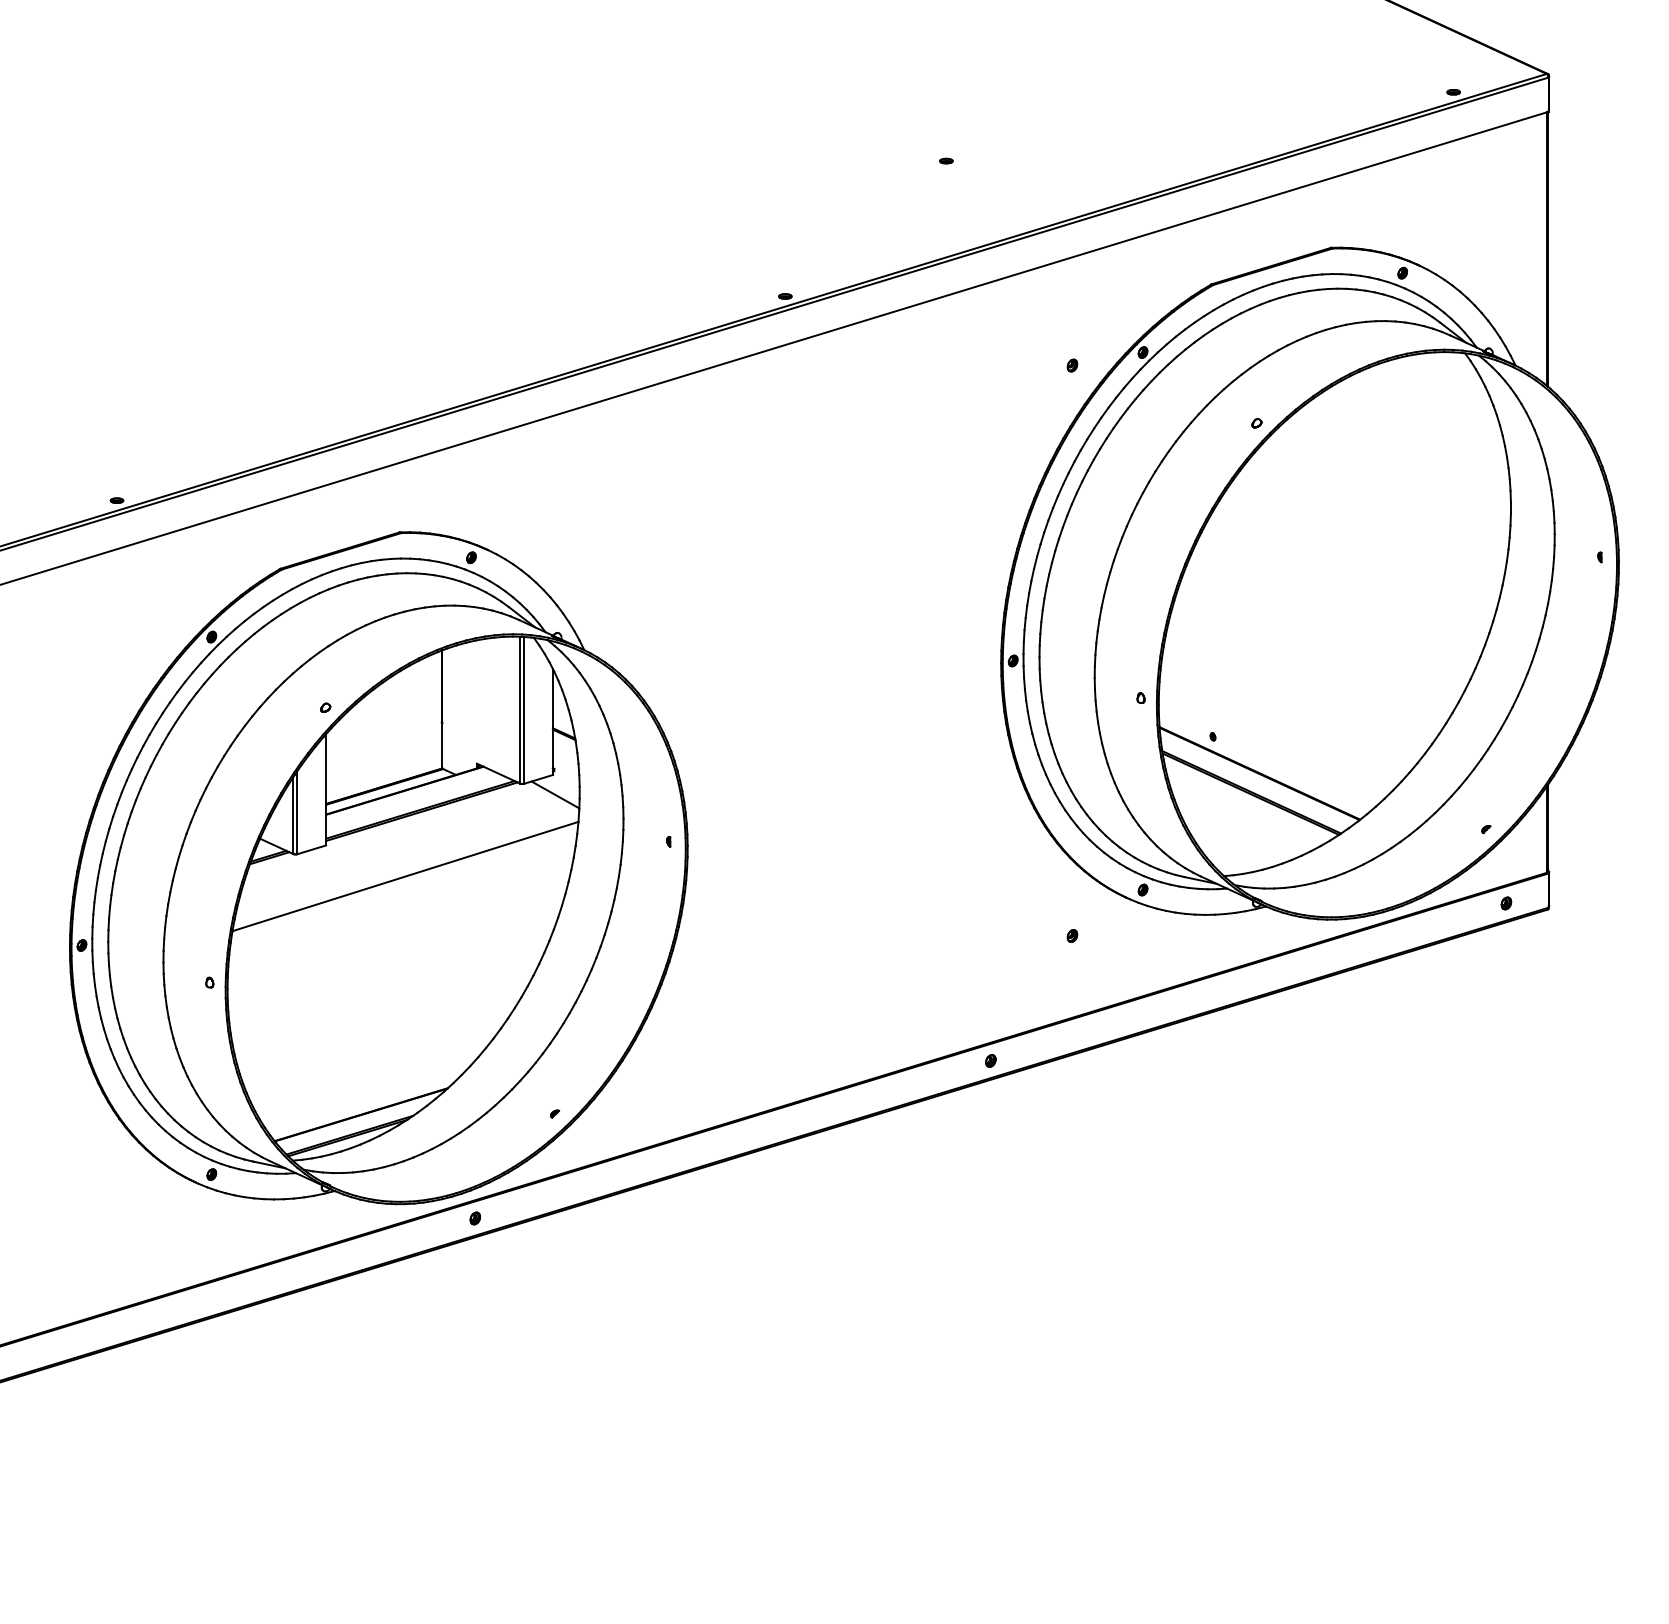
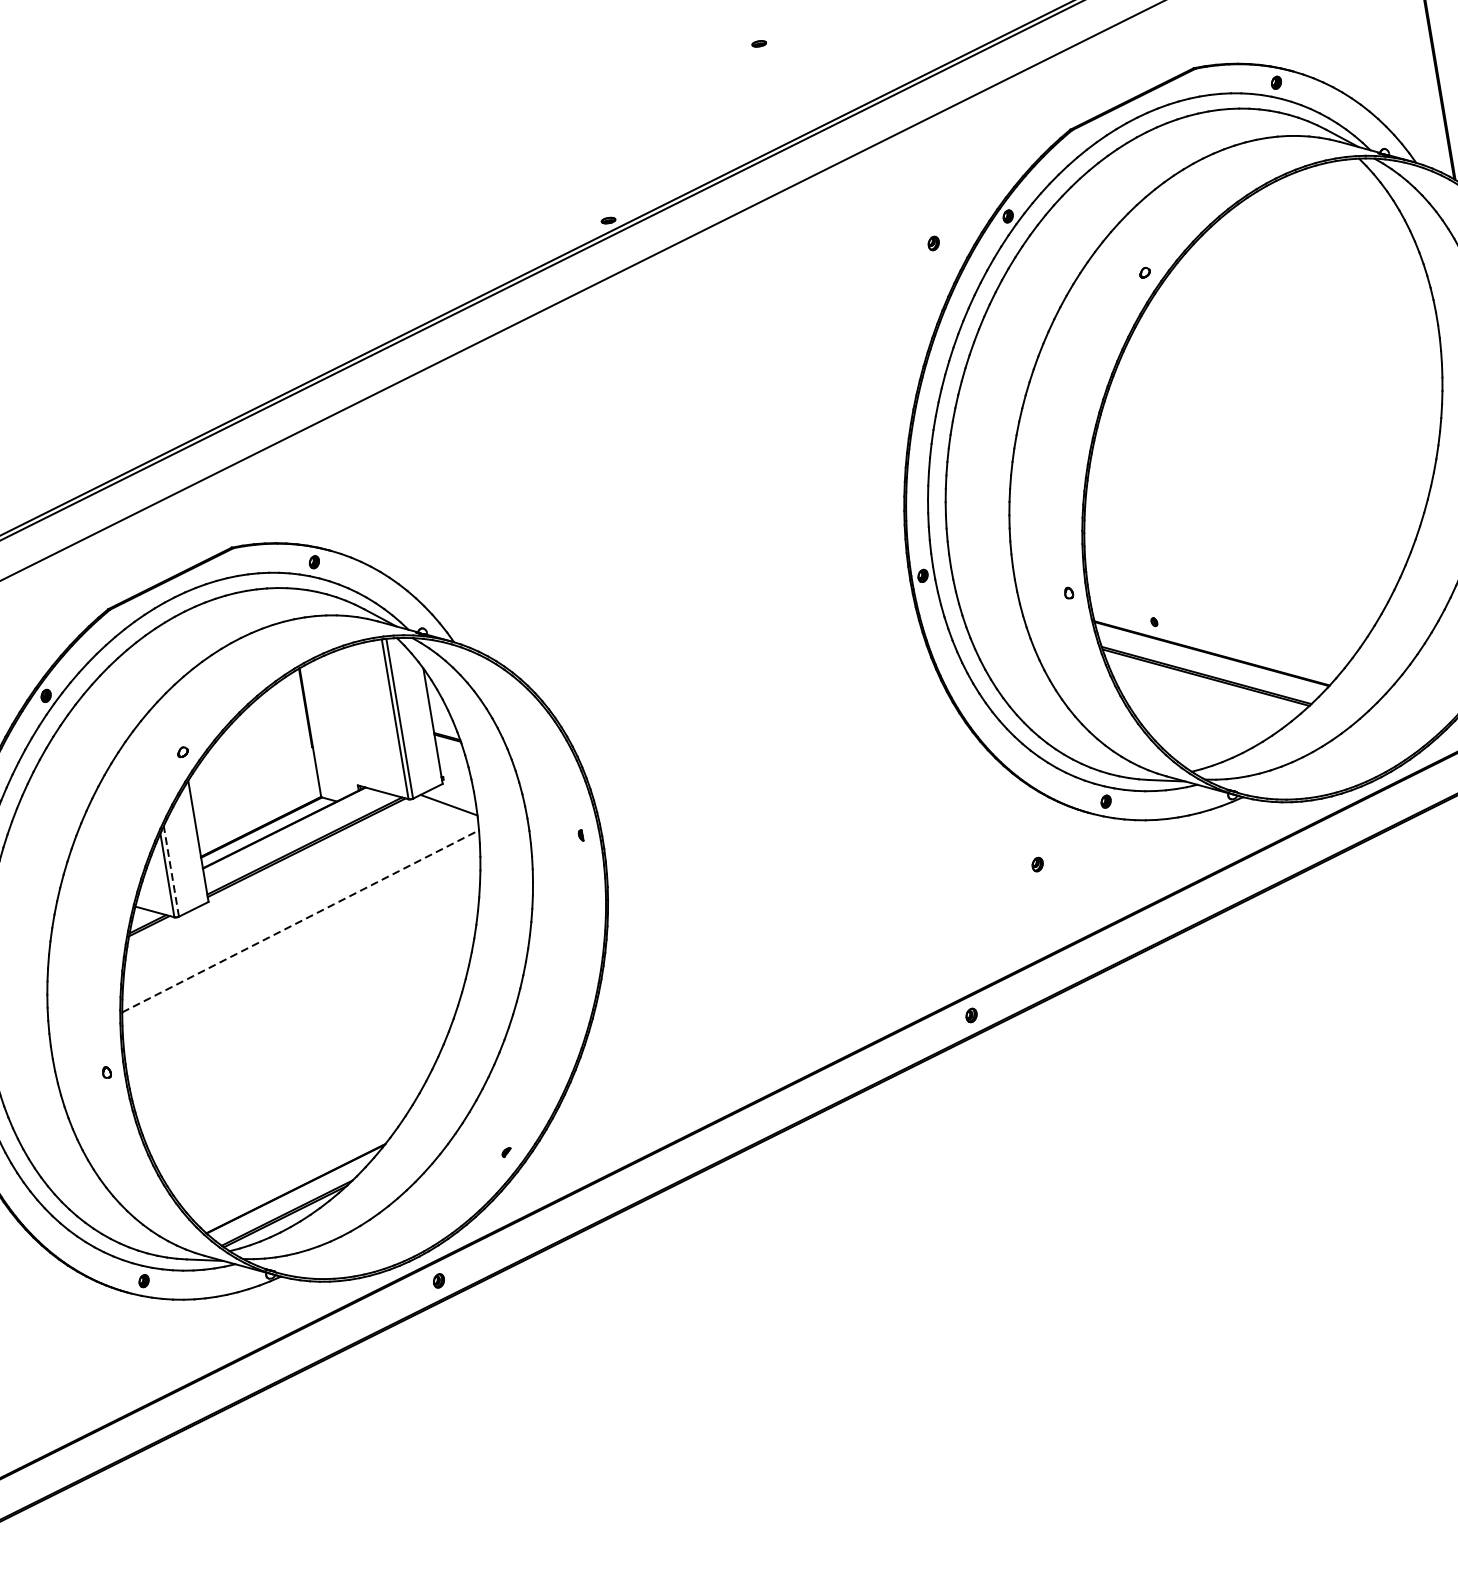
line: (297, 812) -> (171, 871), solid -> dashed
line: (405, 876) -> (300, 921), solid -> dashed

